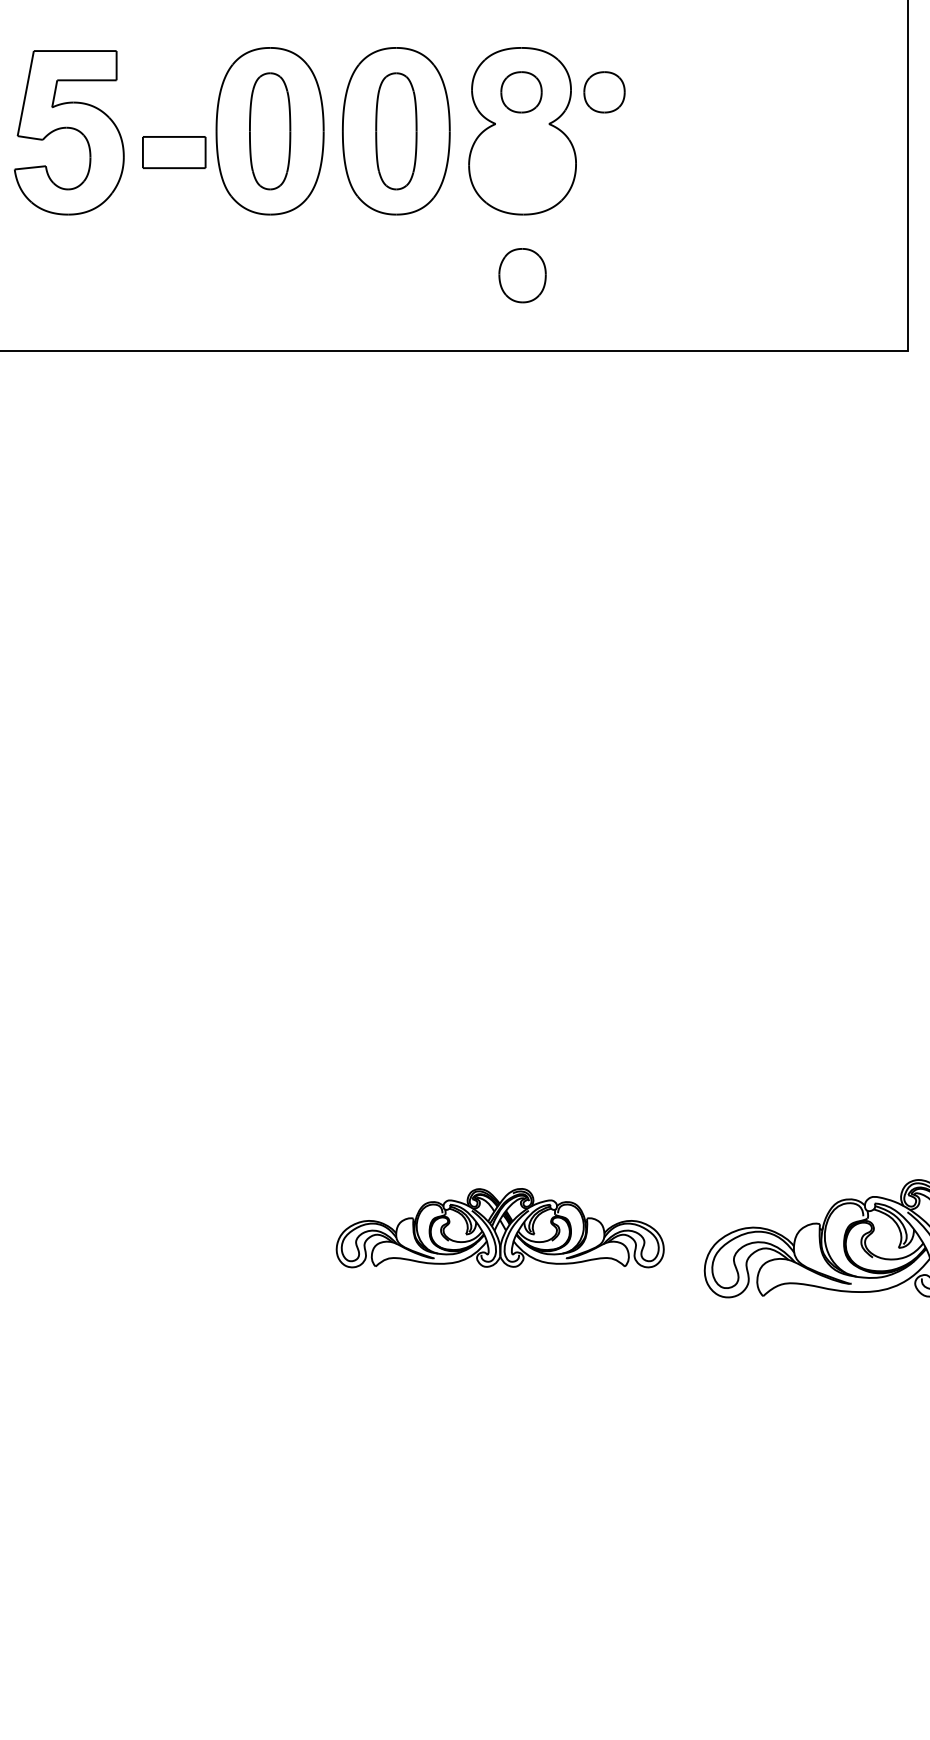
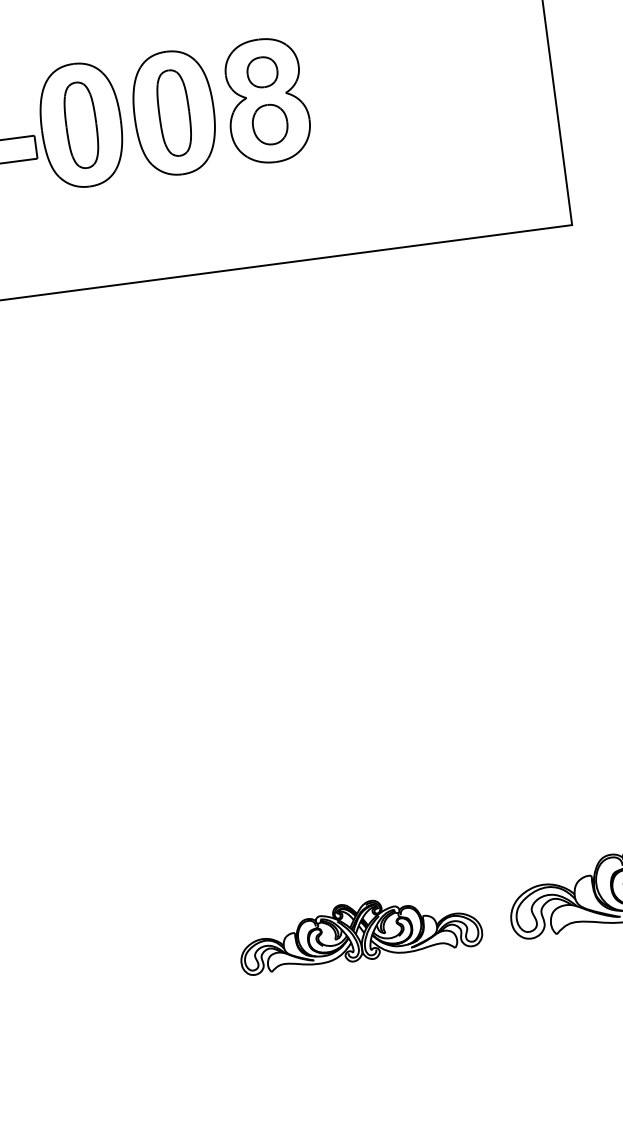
part: (604, 92) -> (323, 64), removed
part: (522, 275) -> (270, 124), moved
part: (499, 1228) -> (359, 932), moved

